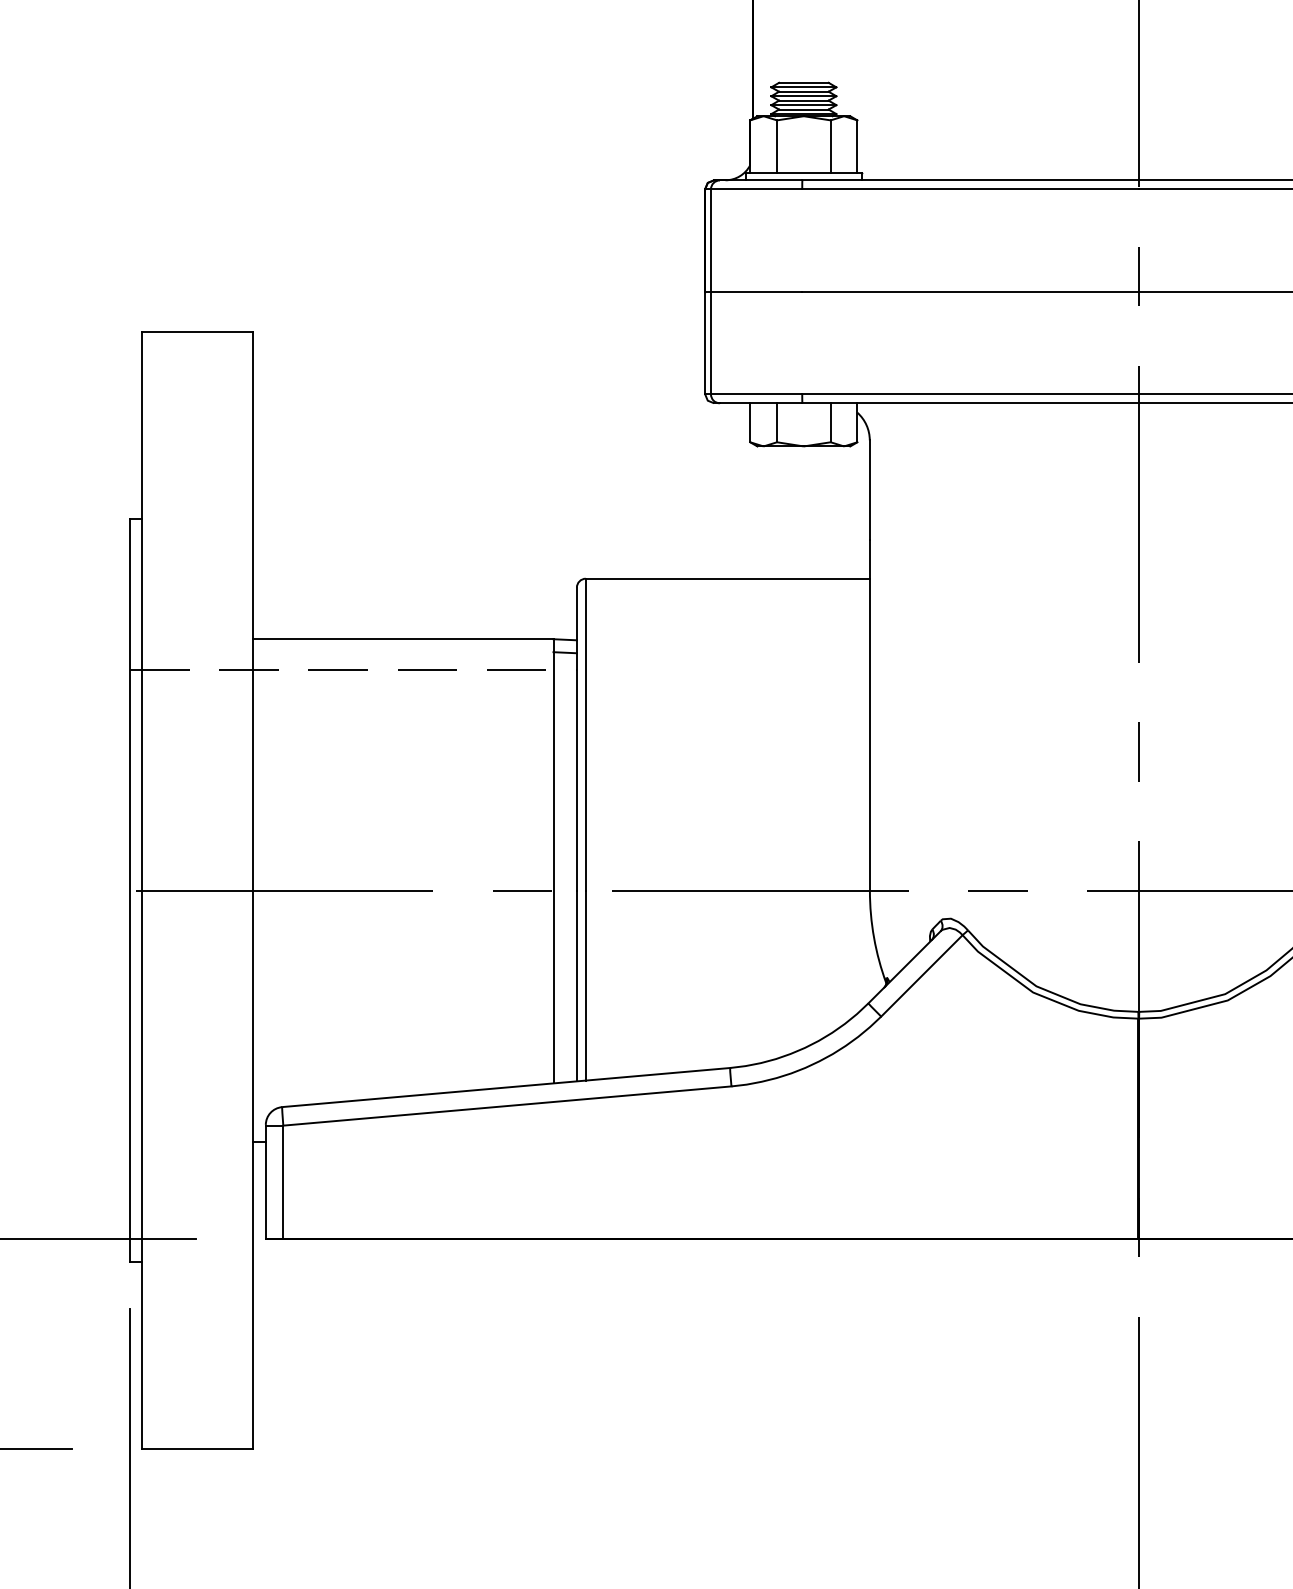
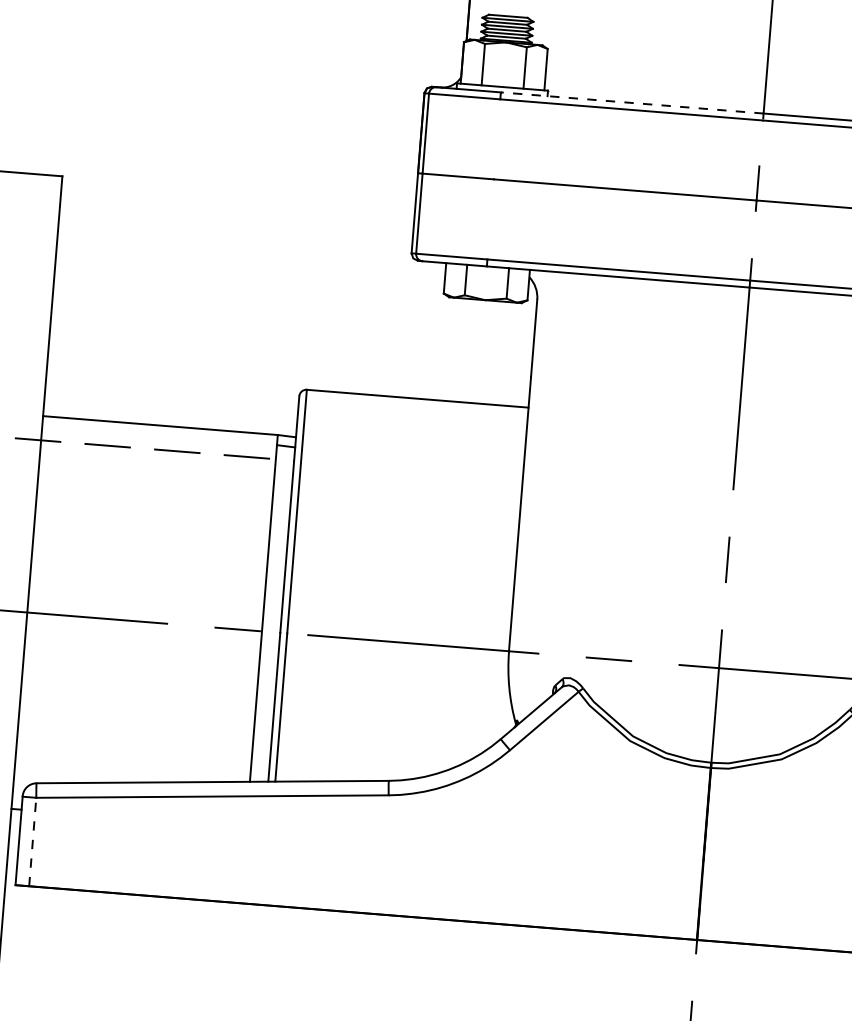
line: (970, 180) -> (632, 103), solid -> dashed
line: (283, 1182) -> (32, 842), solid -> dashed

